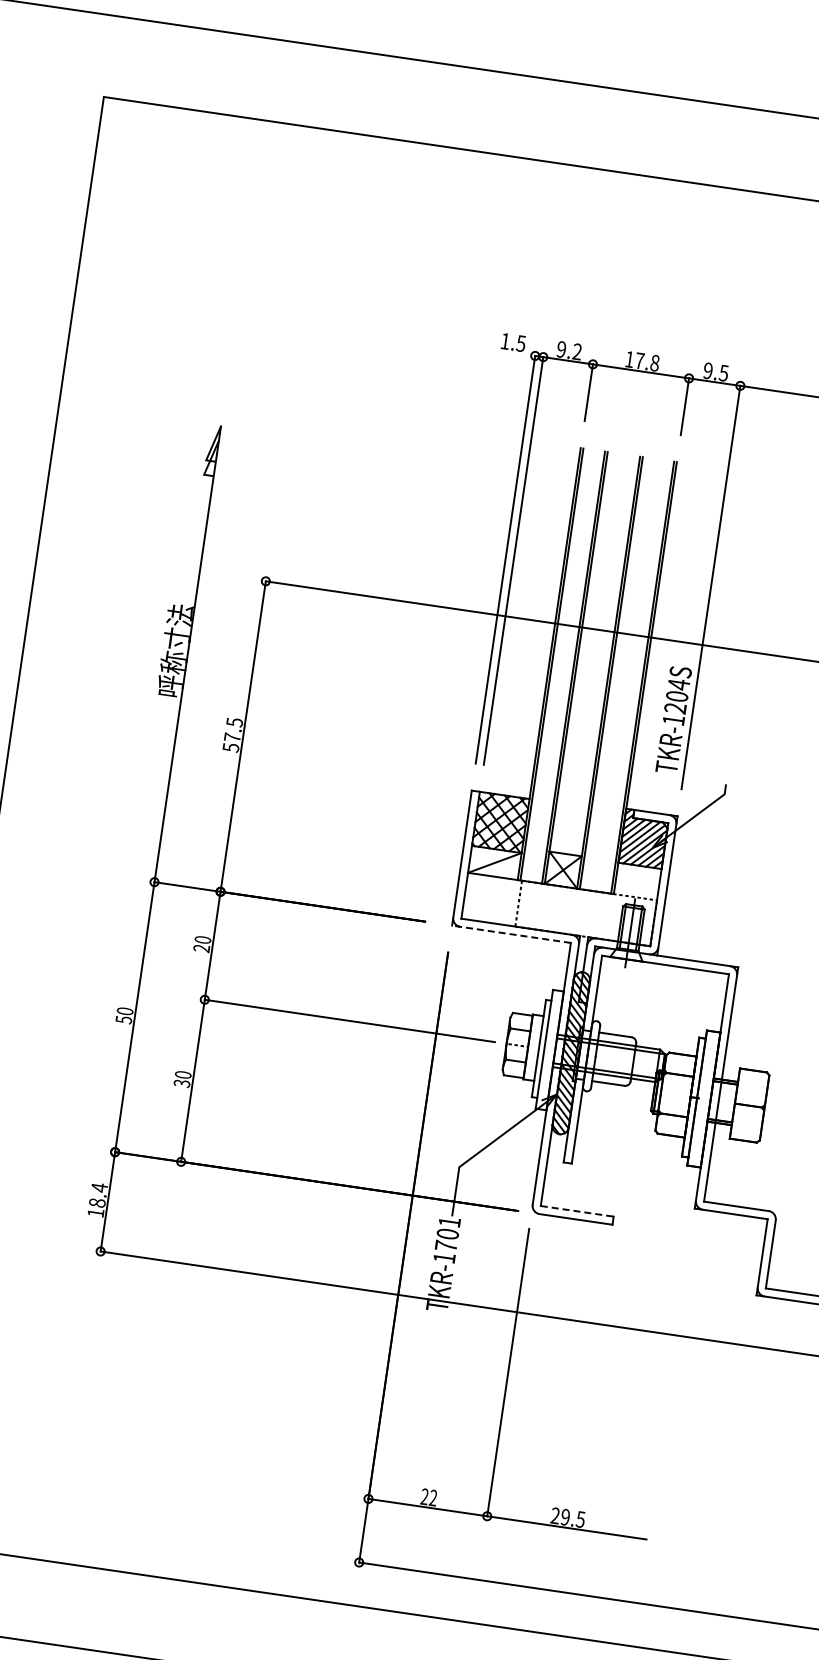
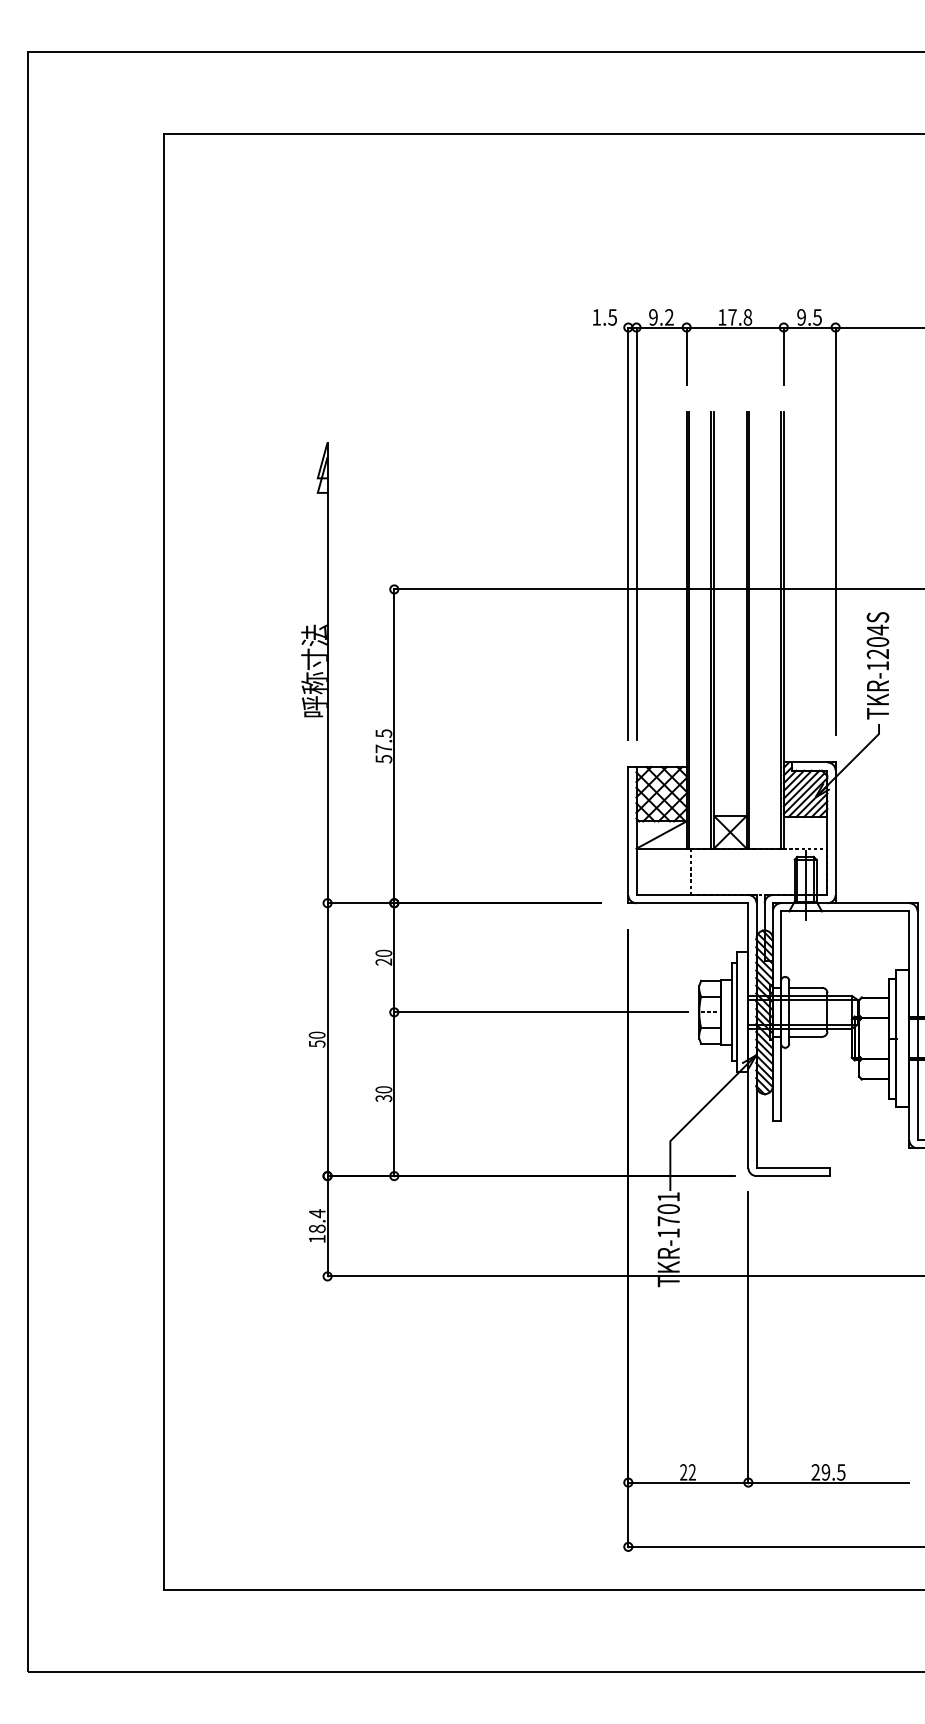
text: (673, 719) -> (877, 665), moved
line: (510, 934) -> (687, 903), dashed -> solid
line: (577, 1210) -> (793, 1167), dashed -> solid

